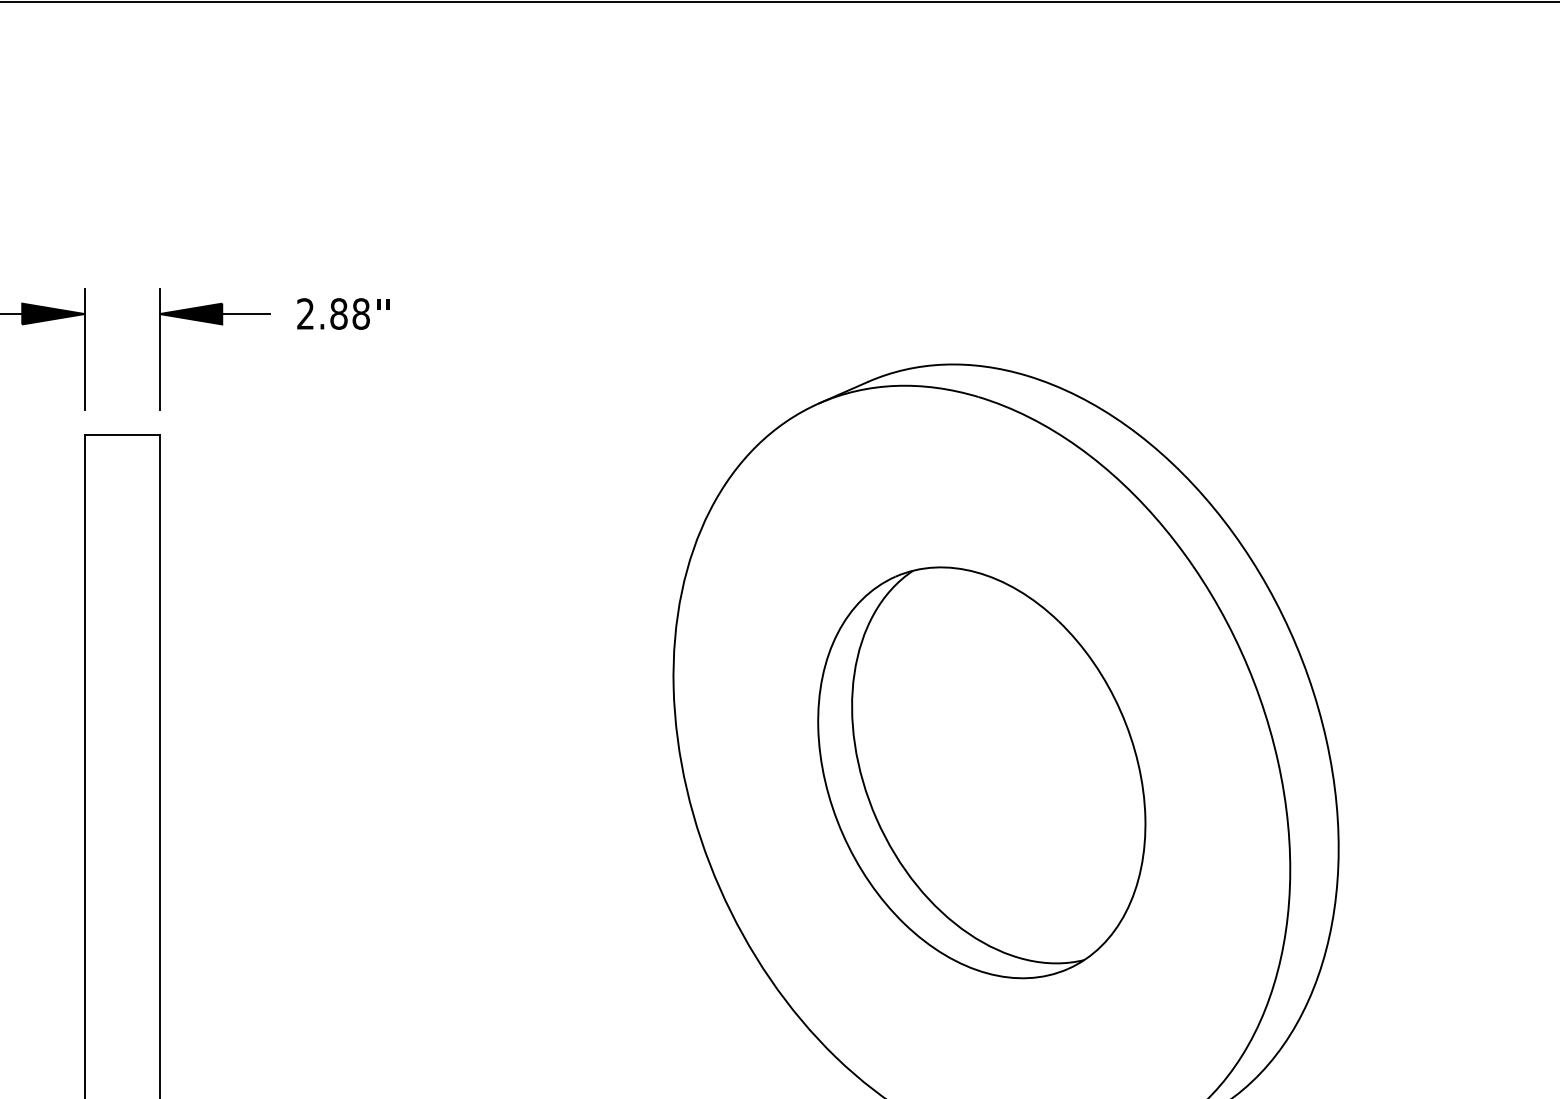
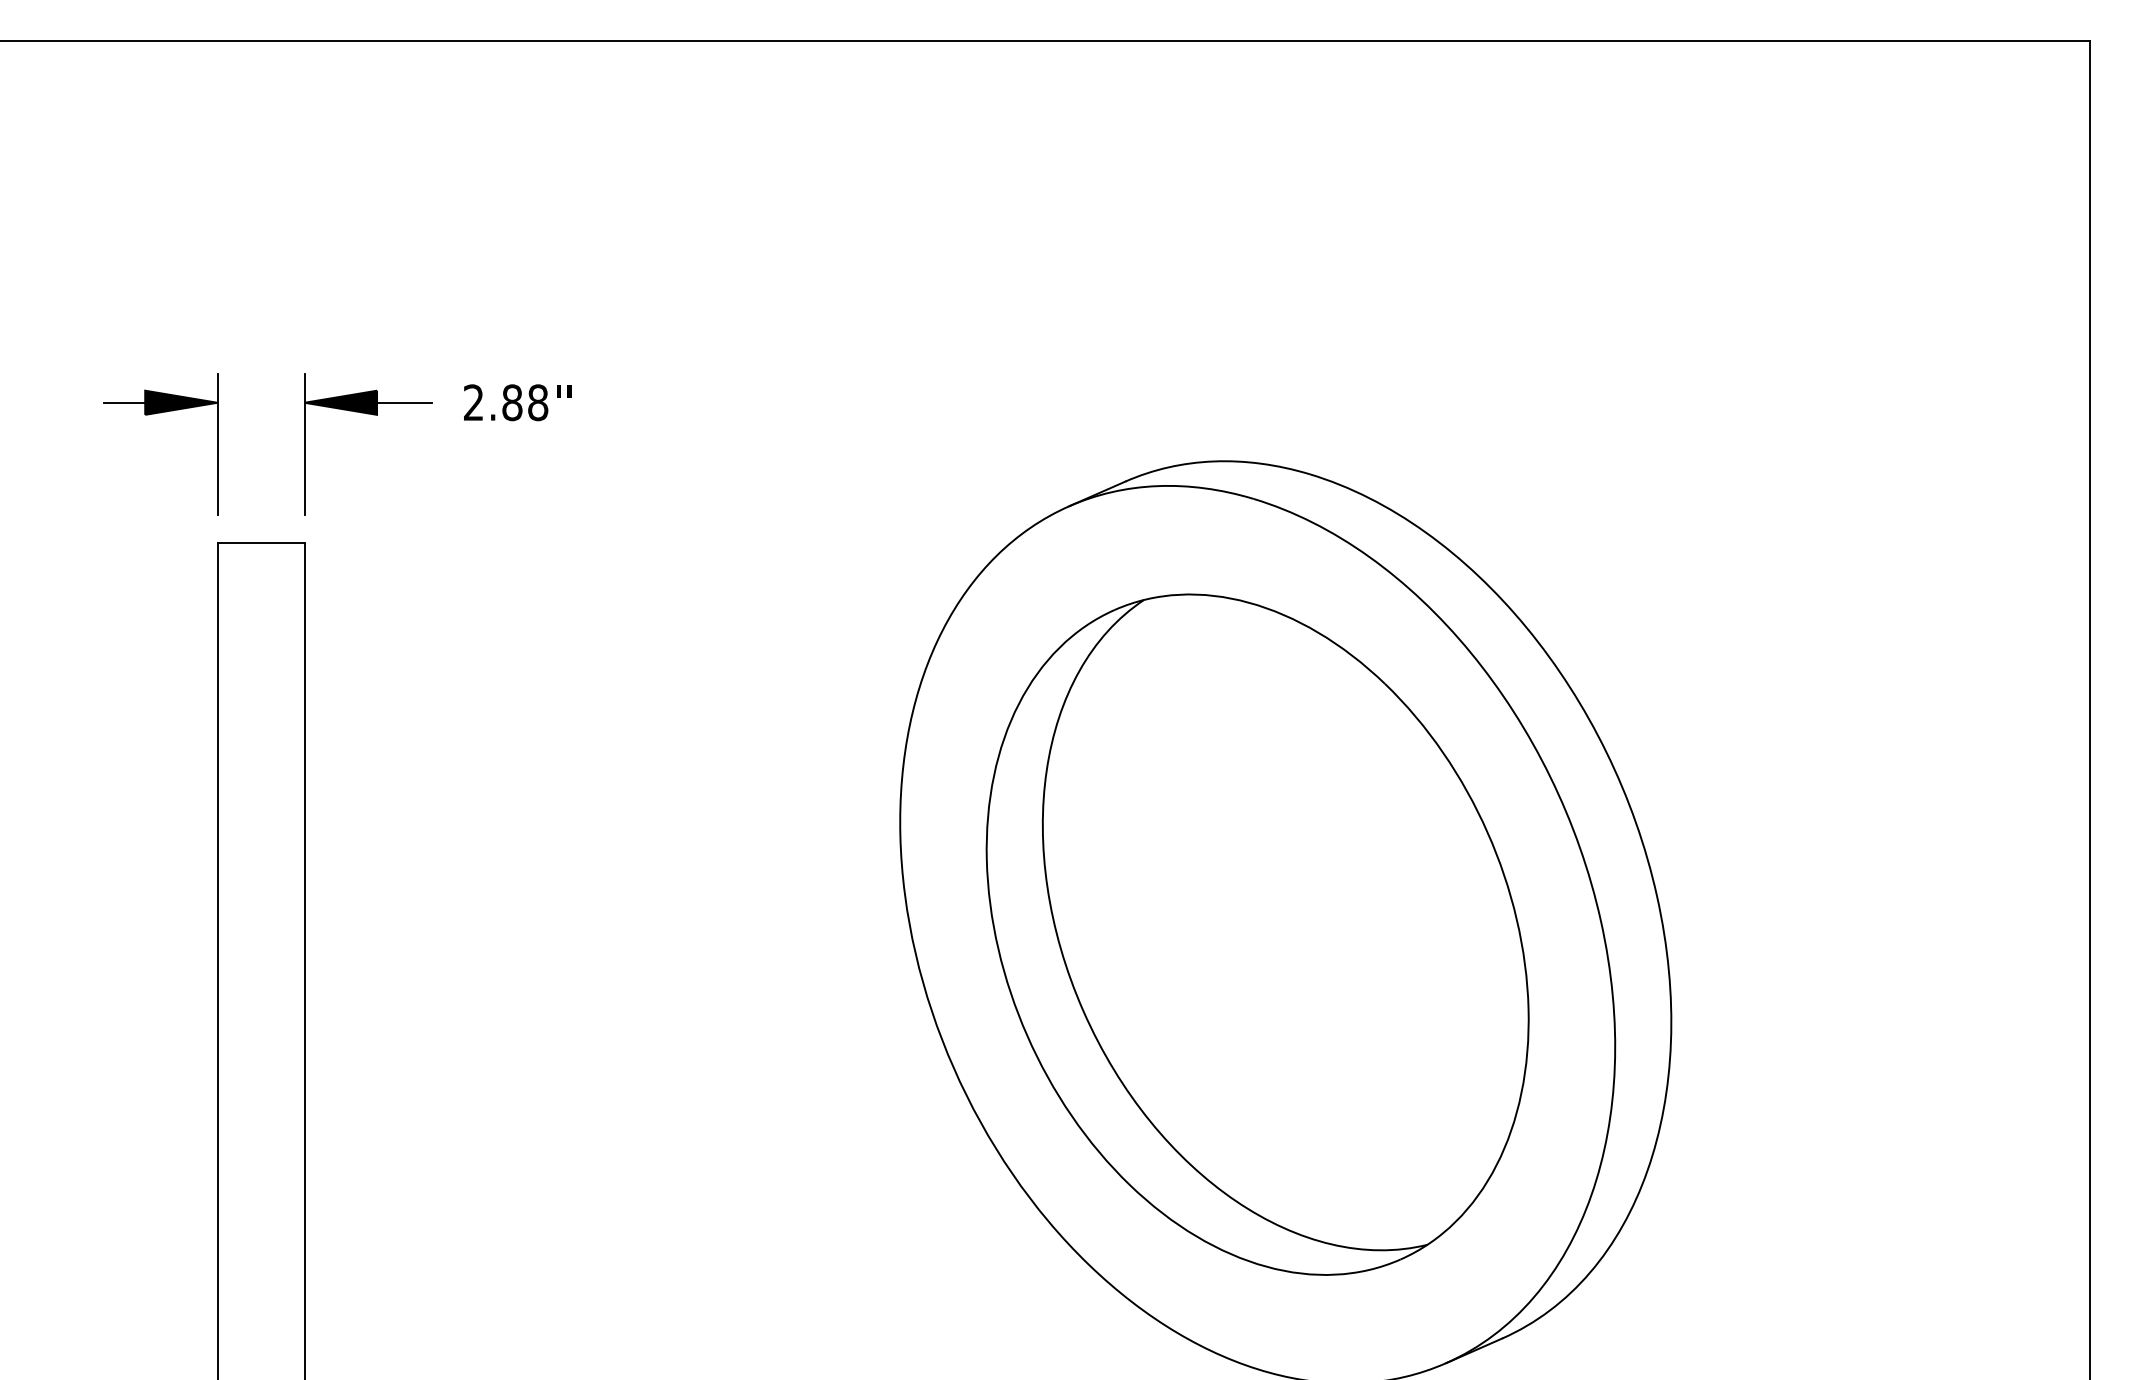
part: (981, 772) -> (1257, 934), size x1.43

